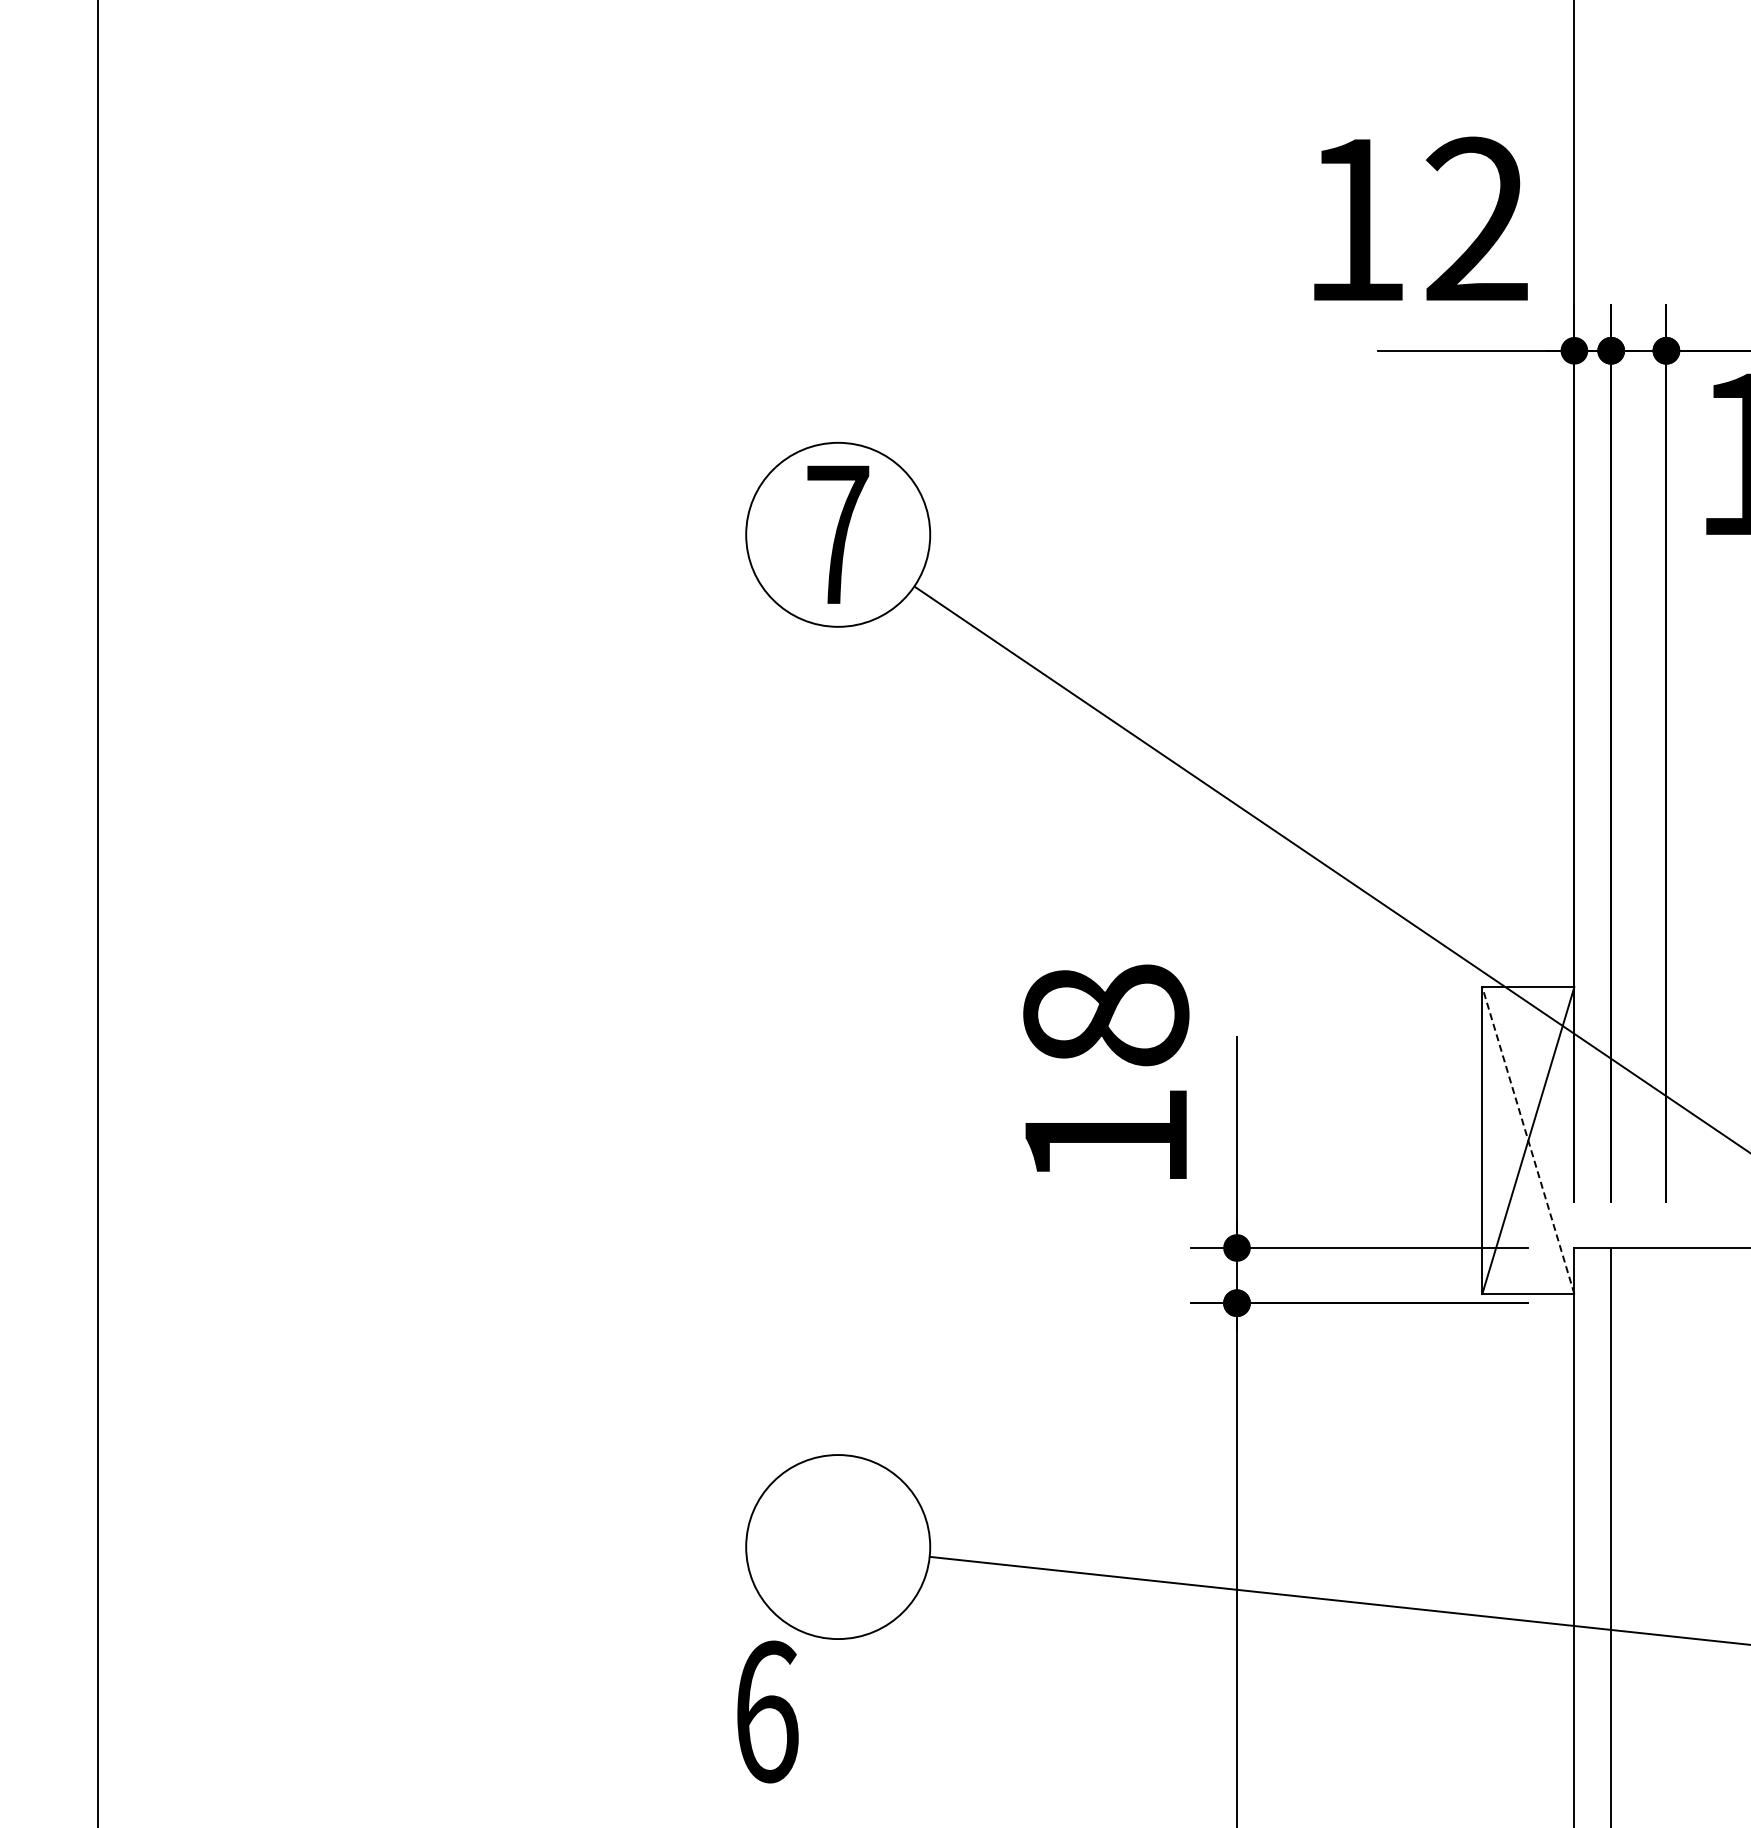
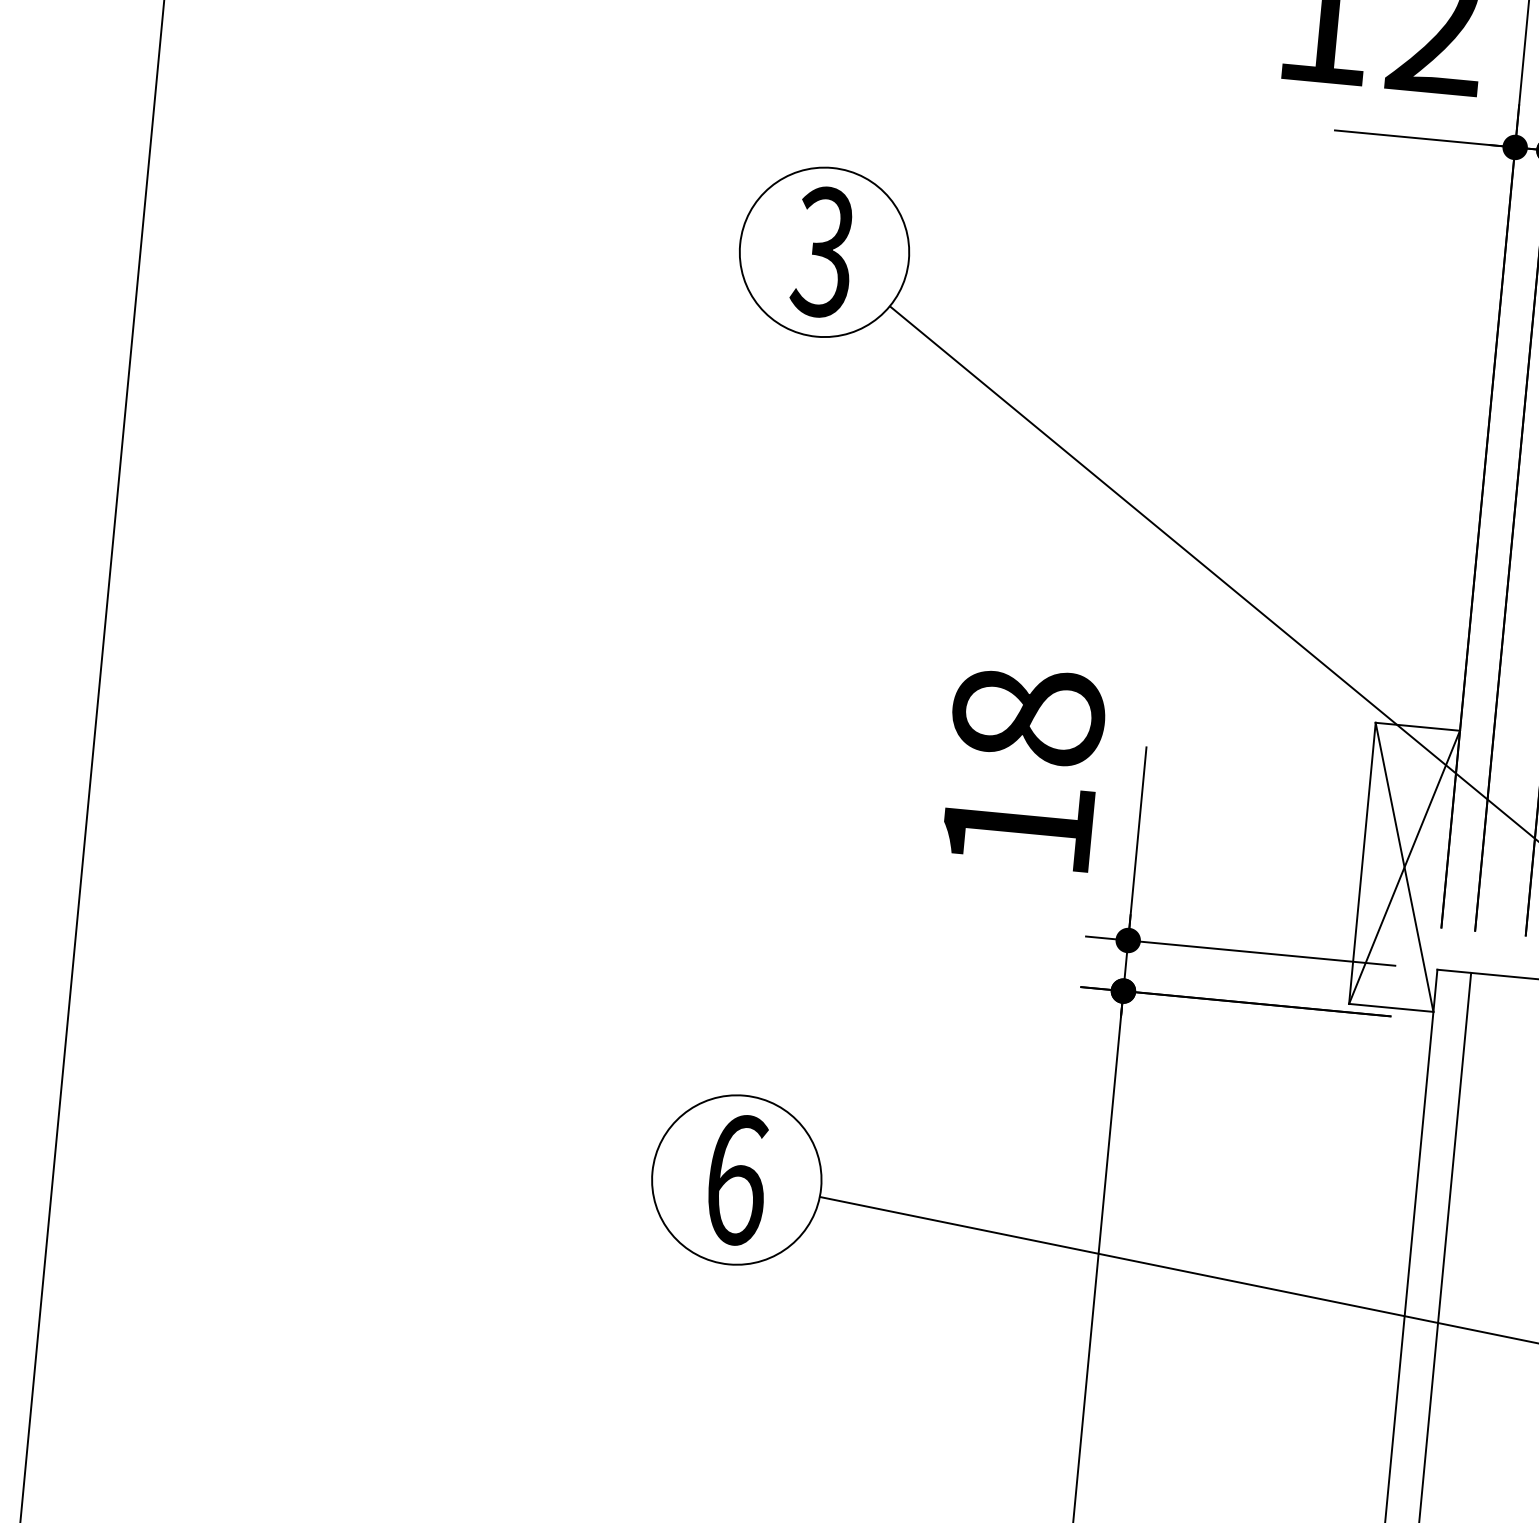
text: (837, 534) -> (823, 251), 7 -> 3
line: (1528, 1140) -> (1404, 867), dashed -> solid
text: (767, 1711) -> (737, 1179), moved

